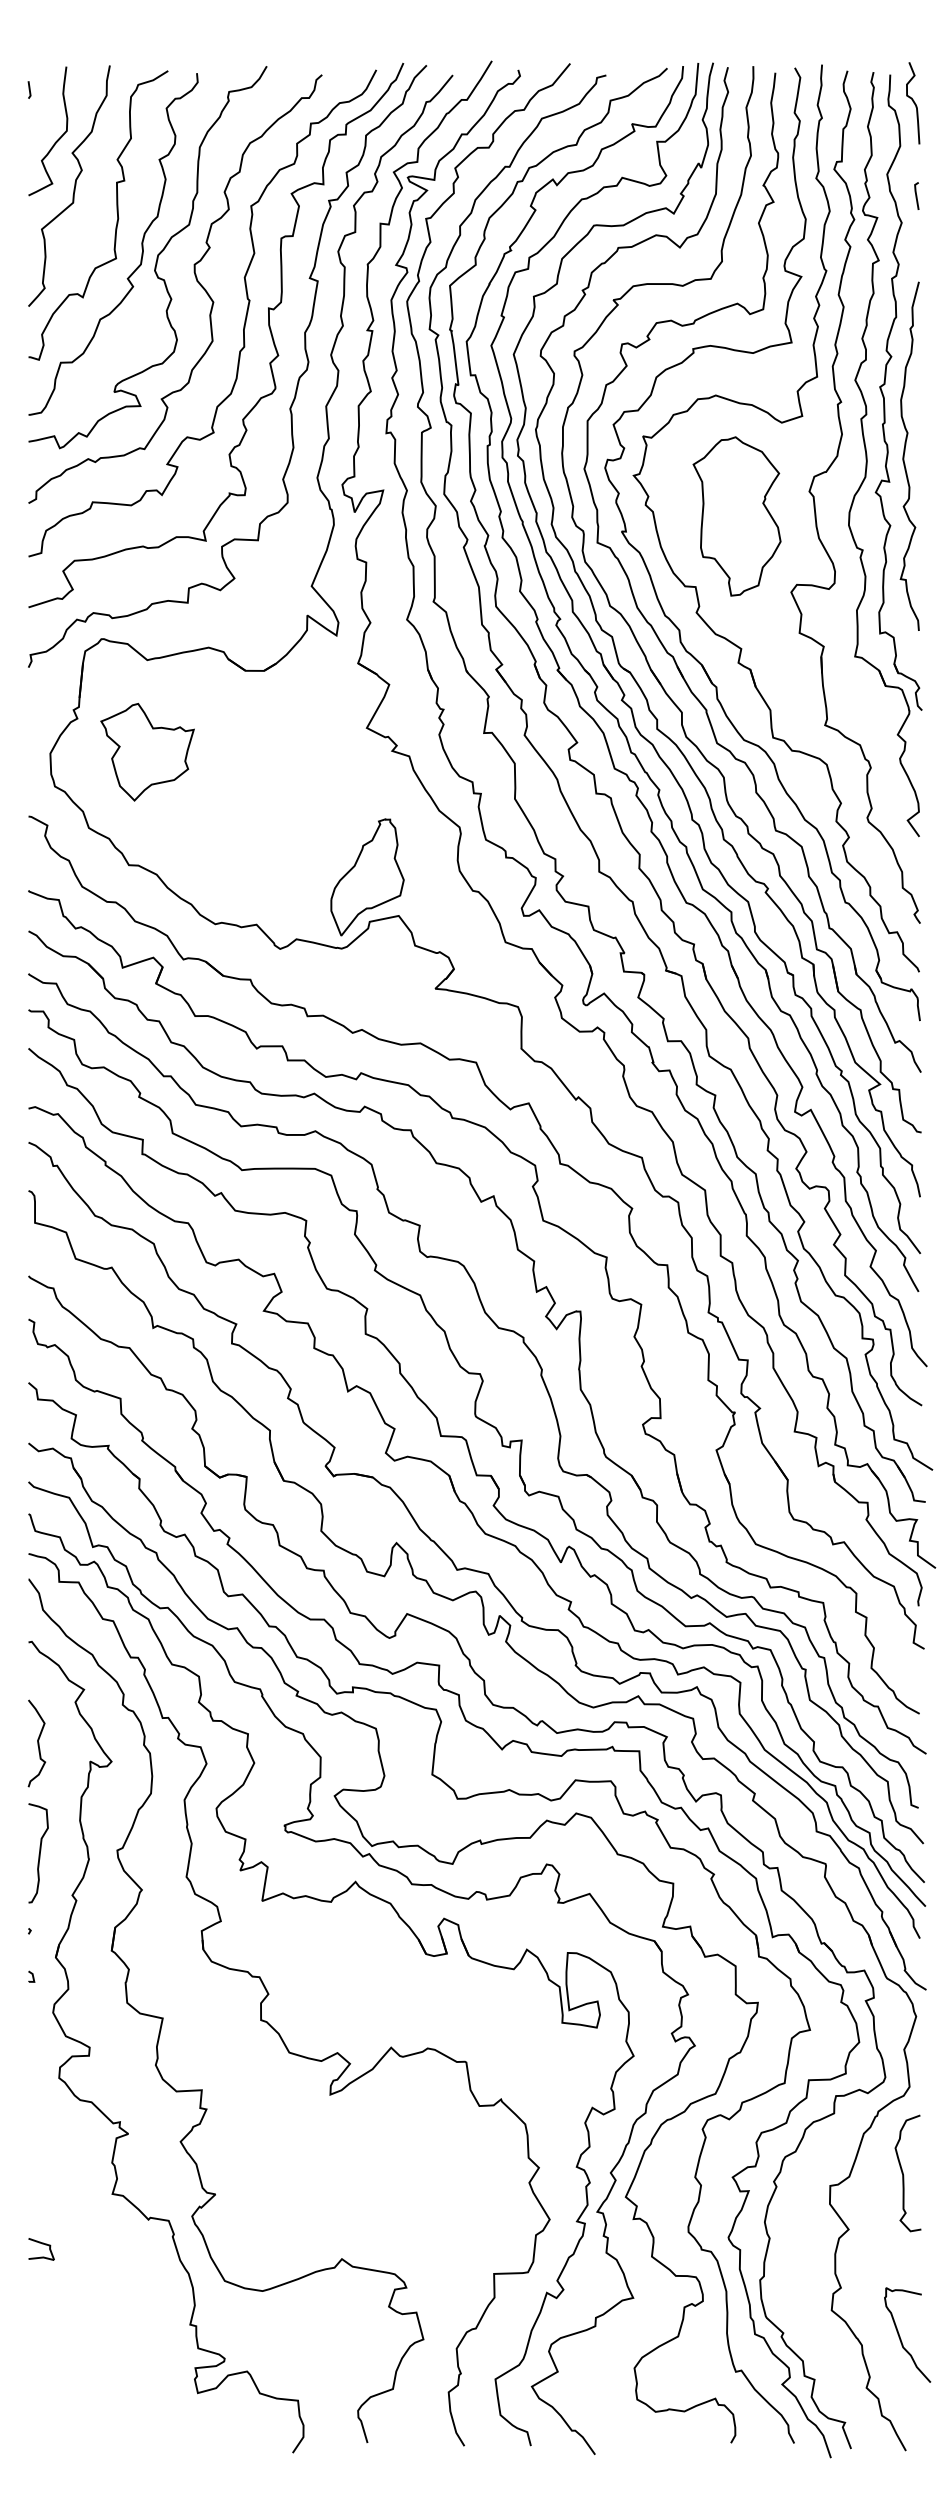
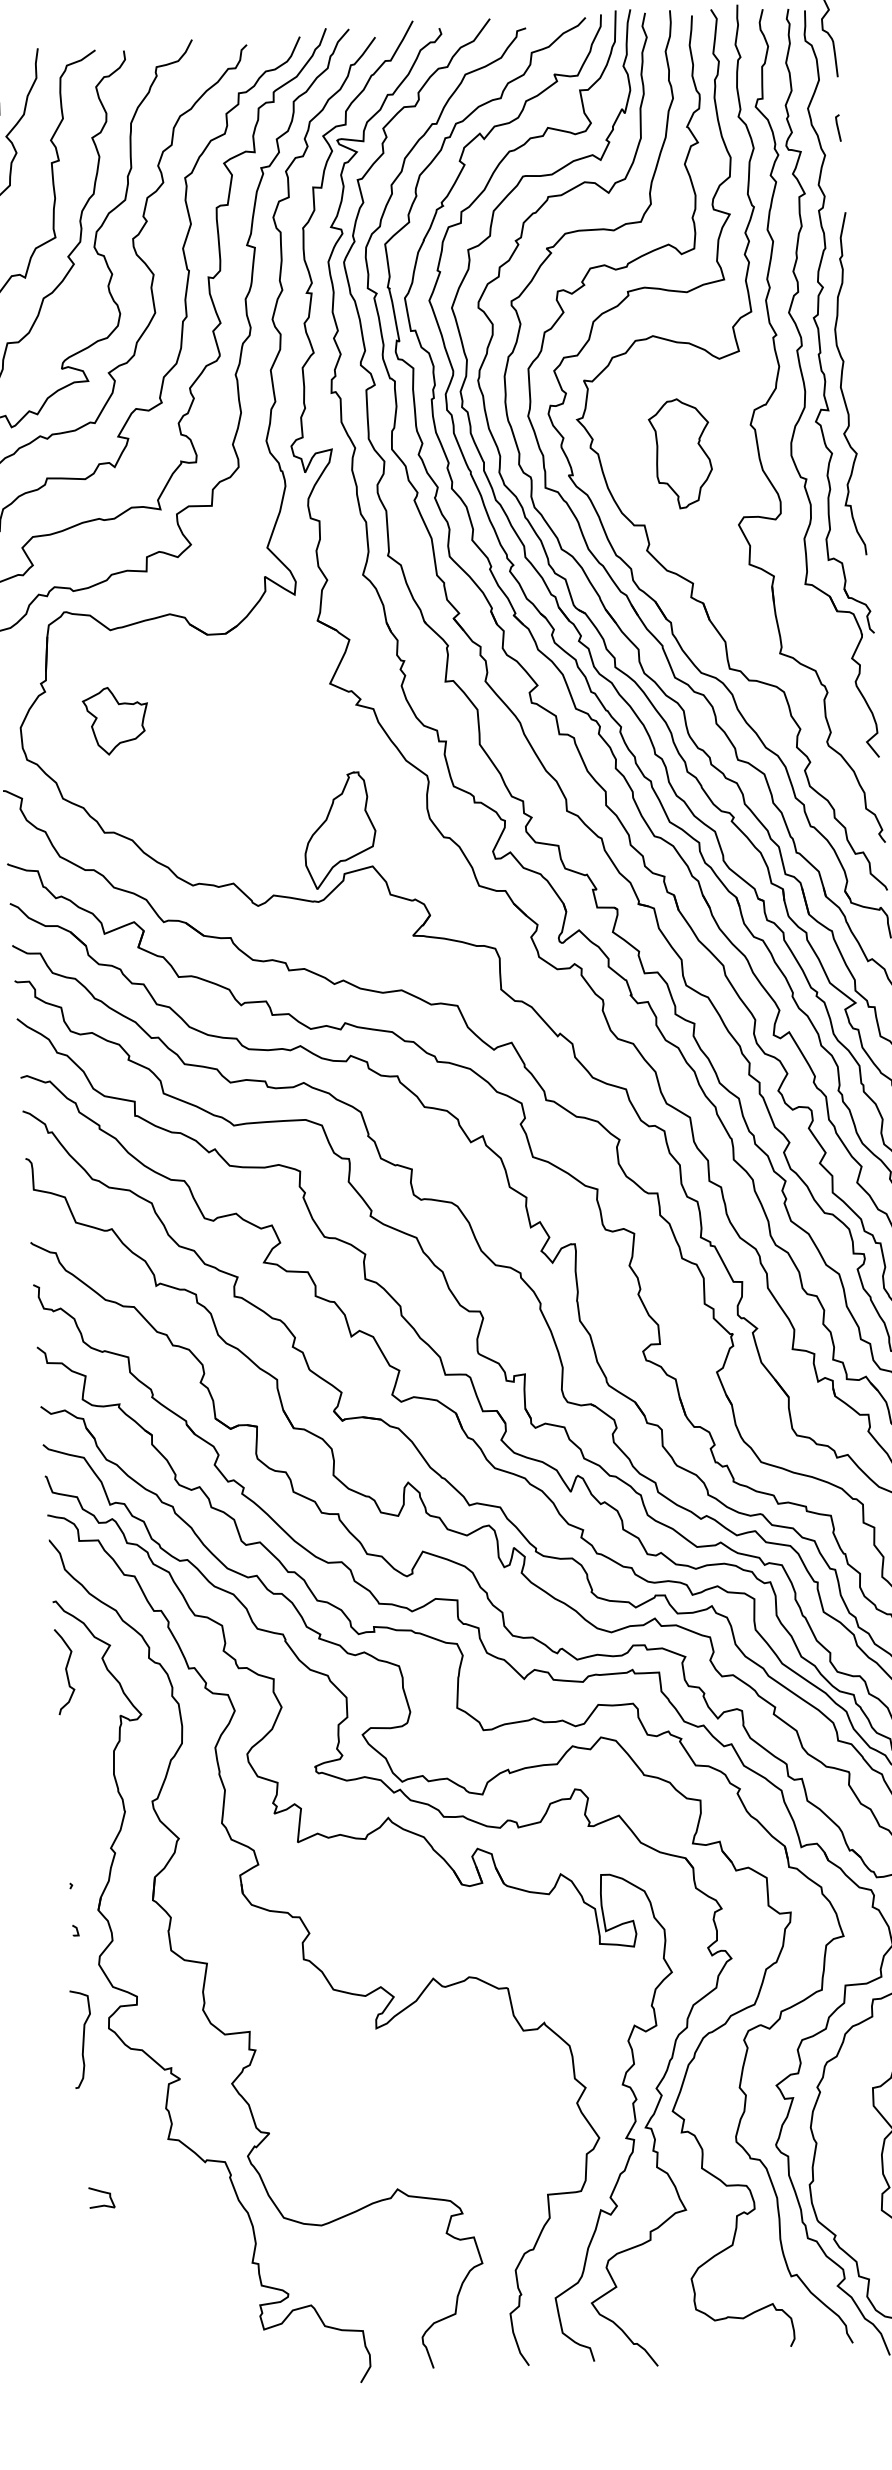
part: (736, 516) -> (680, 453), size x0.7
part: (147, 752) -> (116, 720), size x0.7
curve: (37, 1743) -> (65, 1671), moved
curve: (39, 1853) -> (83, 2039), moved

